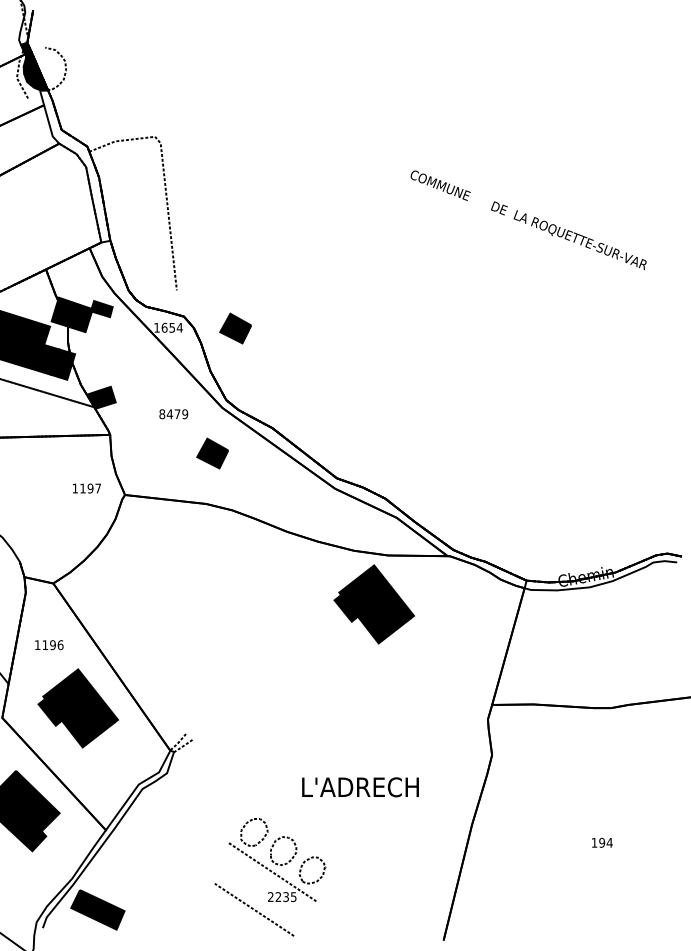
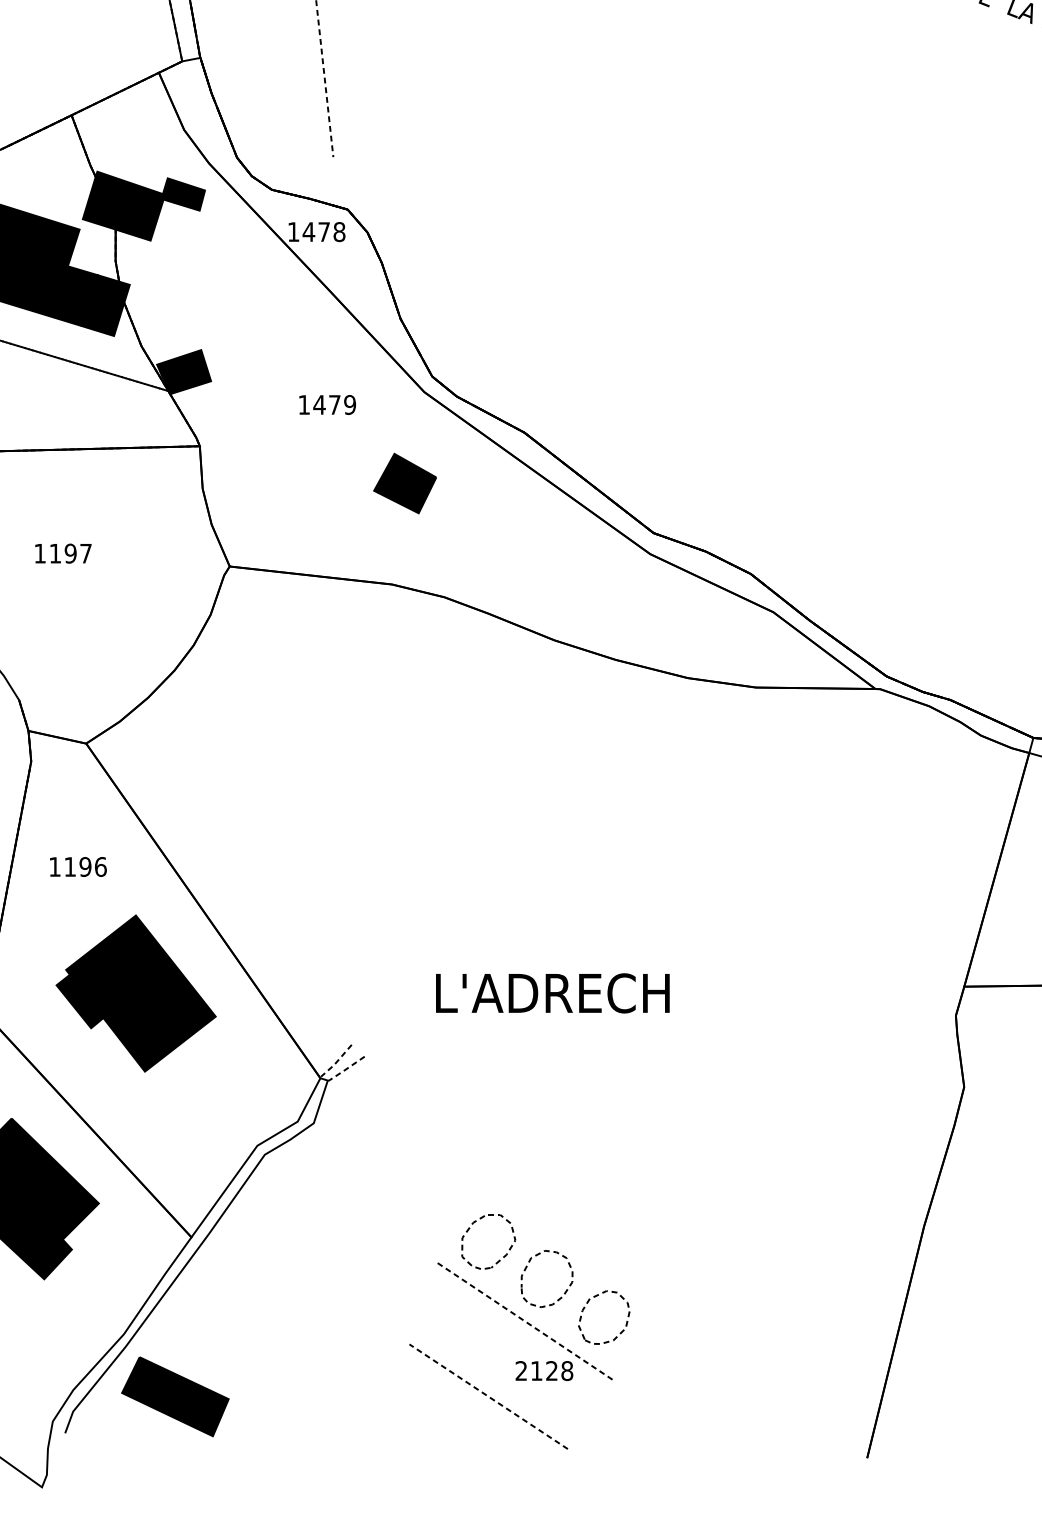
text: (171, 327) -> (322, 231), 1654 -> 1478
part: (235, 328) -> (450, 233), removed
text: (162, 414) -> (304, 405), 8479 -> 1479
text: (86, 488) -> (62, 553), moved
part: (373, 604) -> (726, 785), removed
text: (360, 787) -> (552, 993), moved
text: (285, 896) -> (550, 1369), 2235 -> 2128

